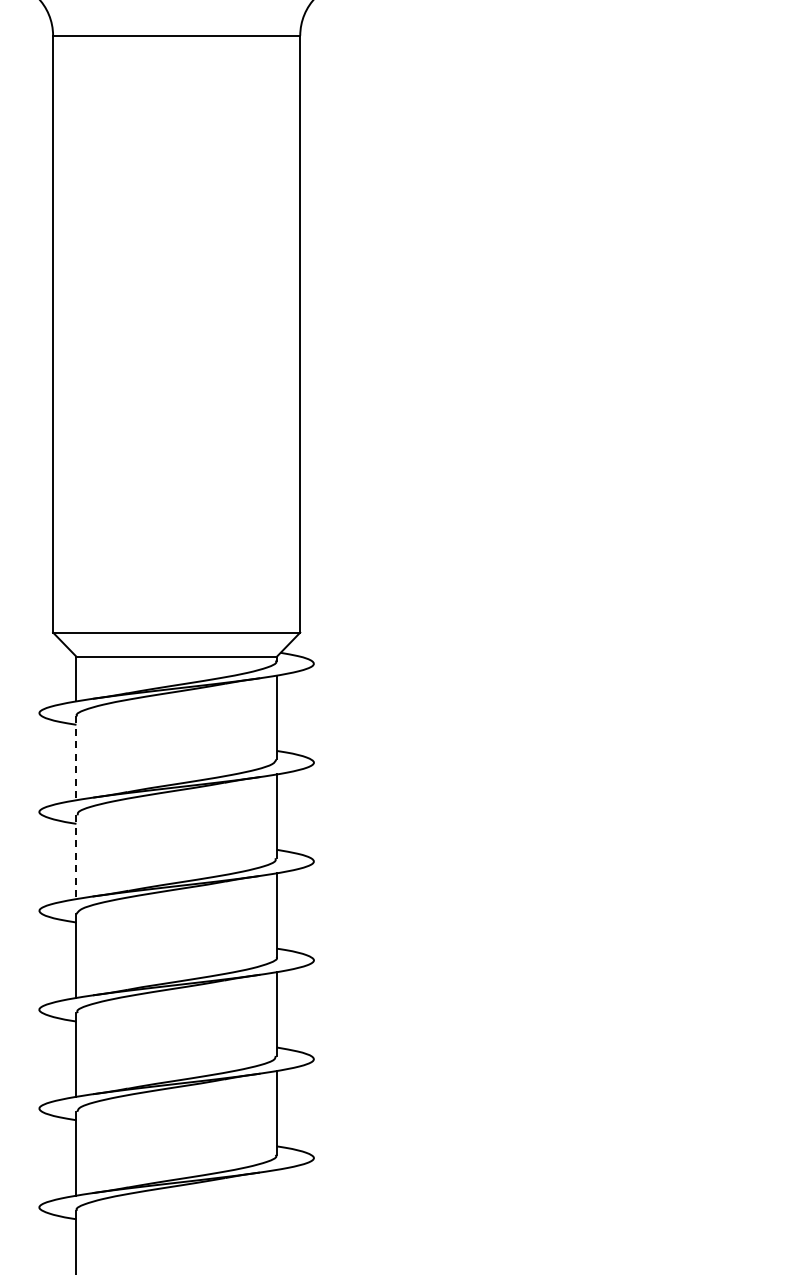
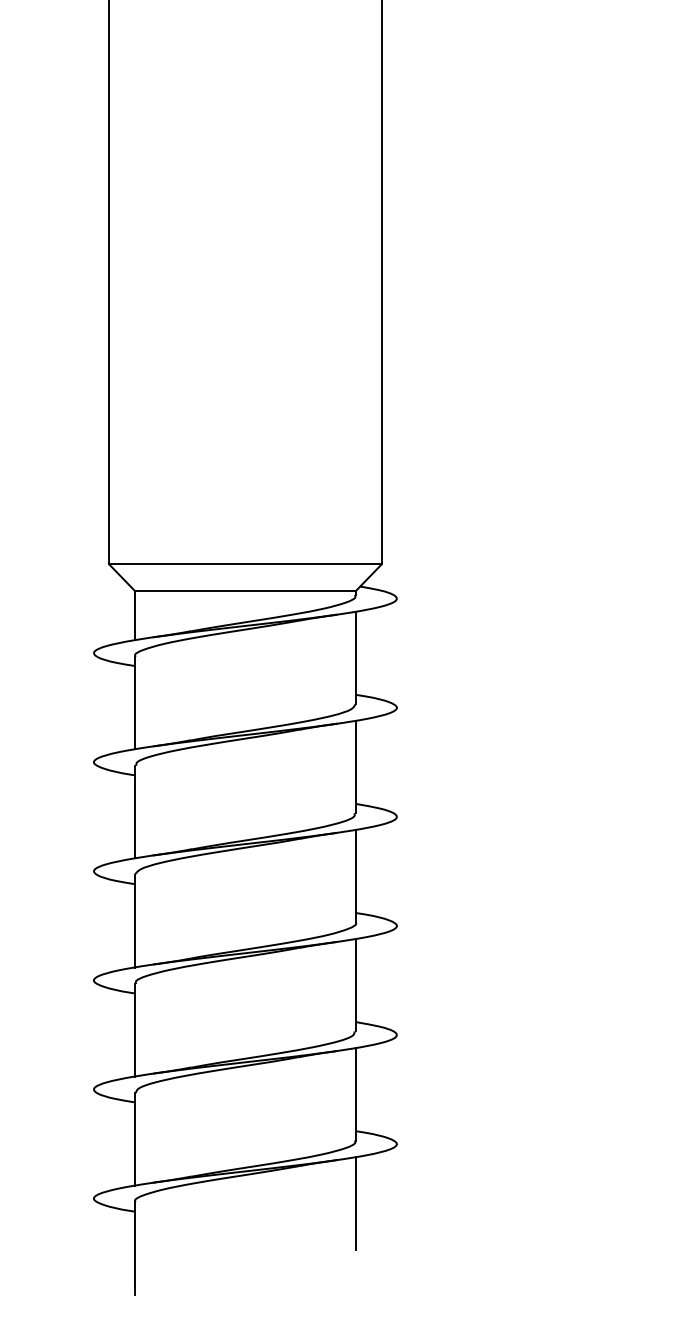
line: (76, 758) -> (134, 703), dashed -> solid
line: (76, 857) -> (134, 812), dashed -> solid
line: (276, 1211) -> (355, 1203), added

